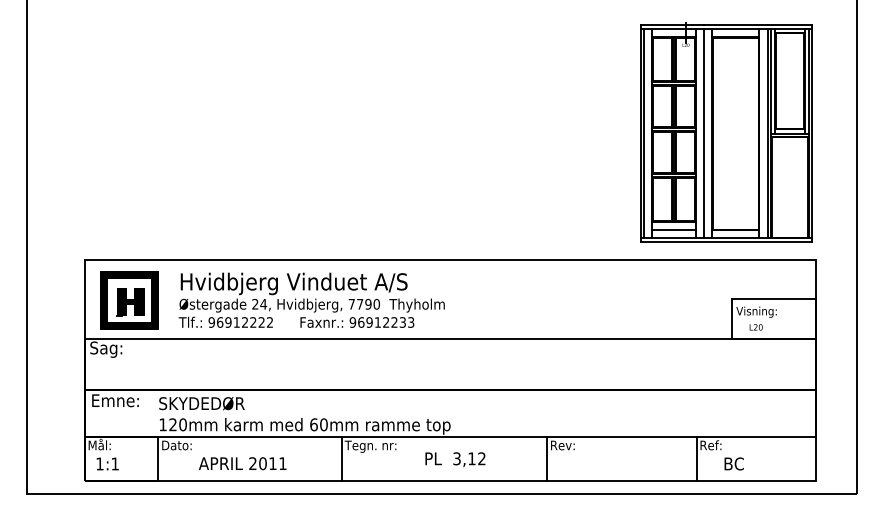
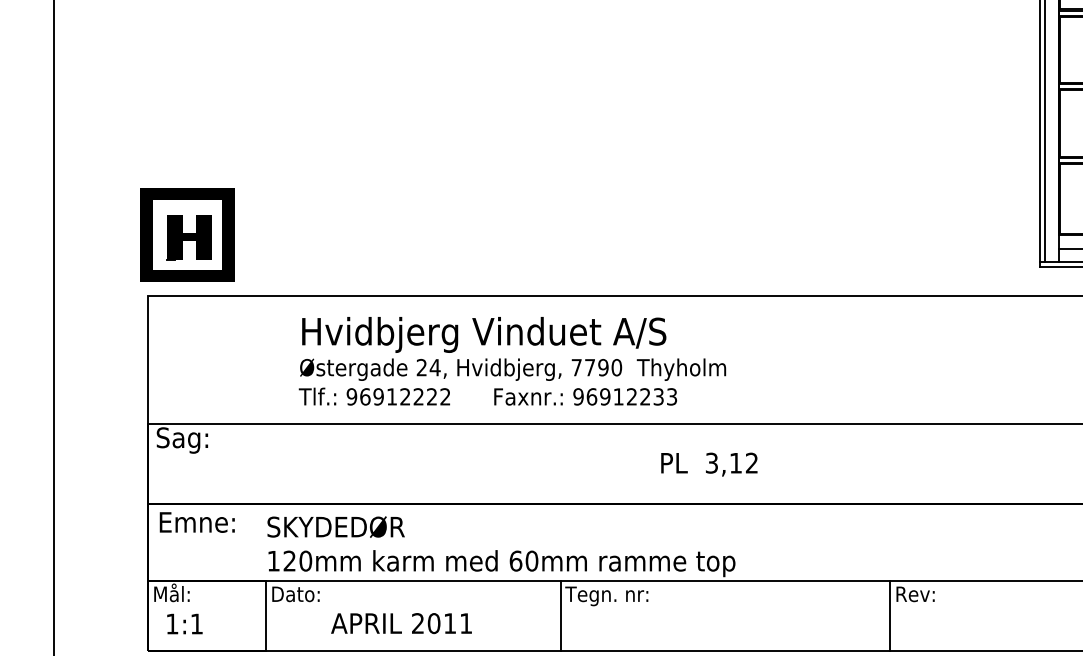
part: (129, 300) -> (187, 234), moved
text: (455, 459) -> (709, 464), moved

